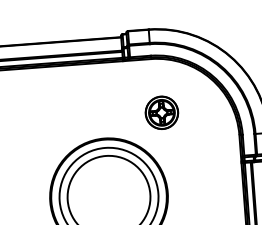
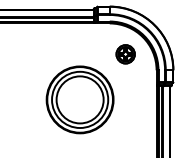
part: (161, 113) -> (125, 54), moved

